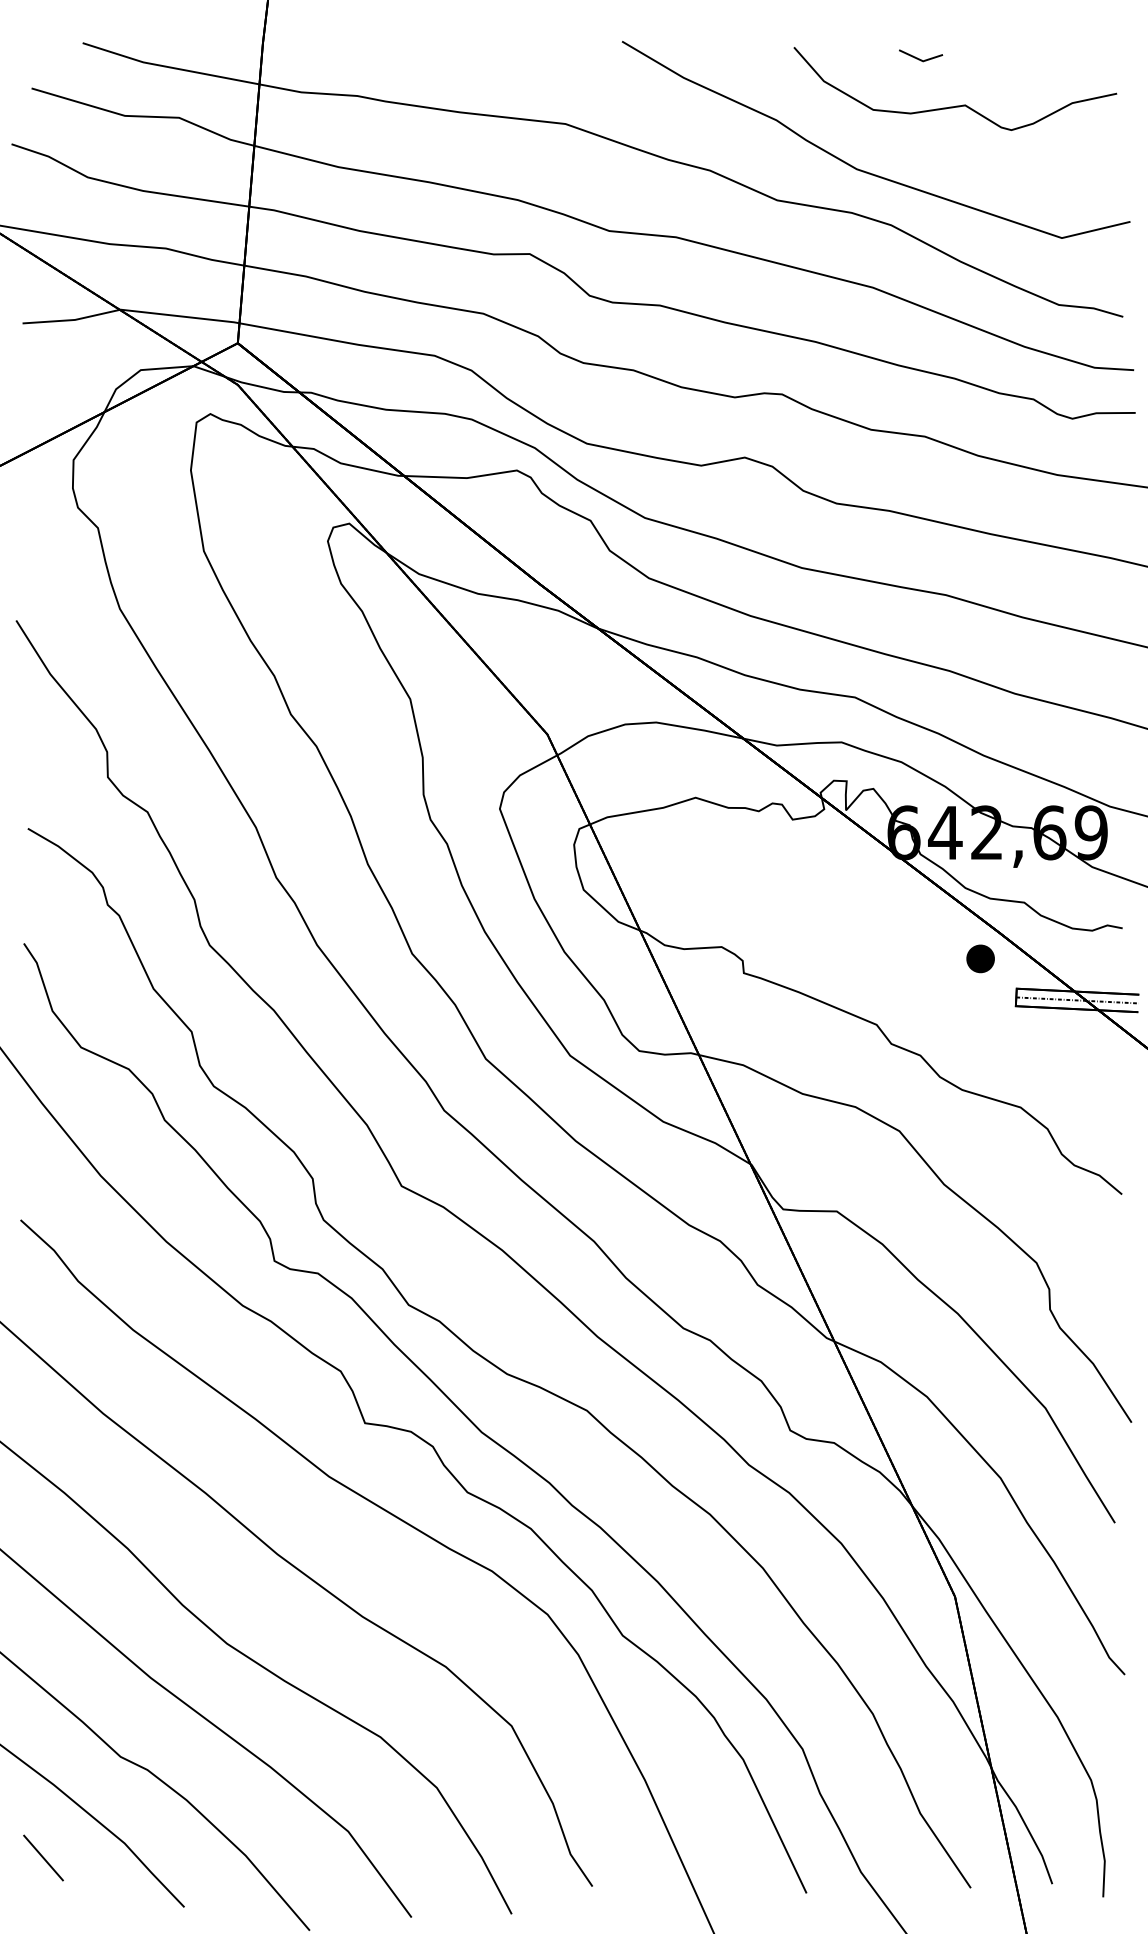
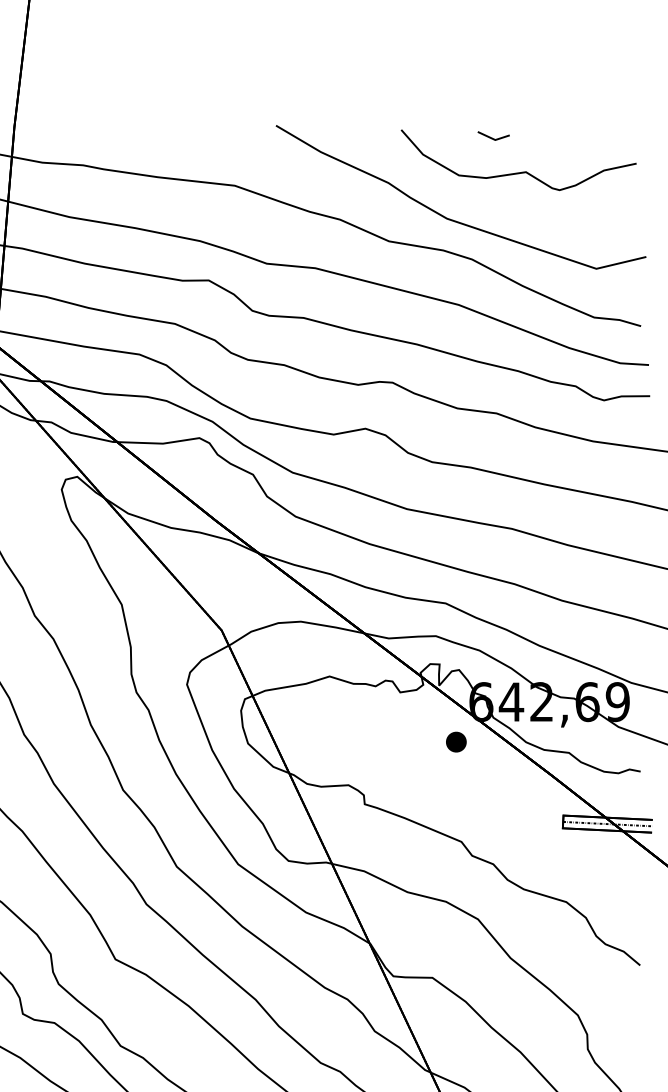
part: (980, 958) -> (456, 741), moved

